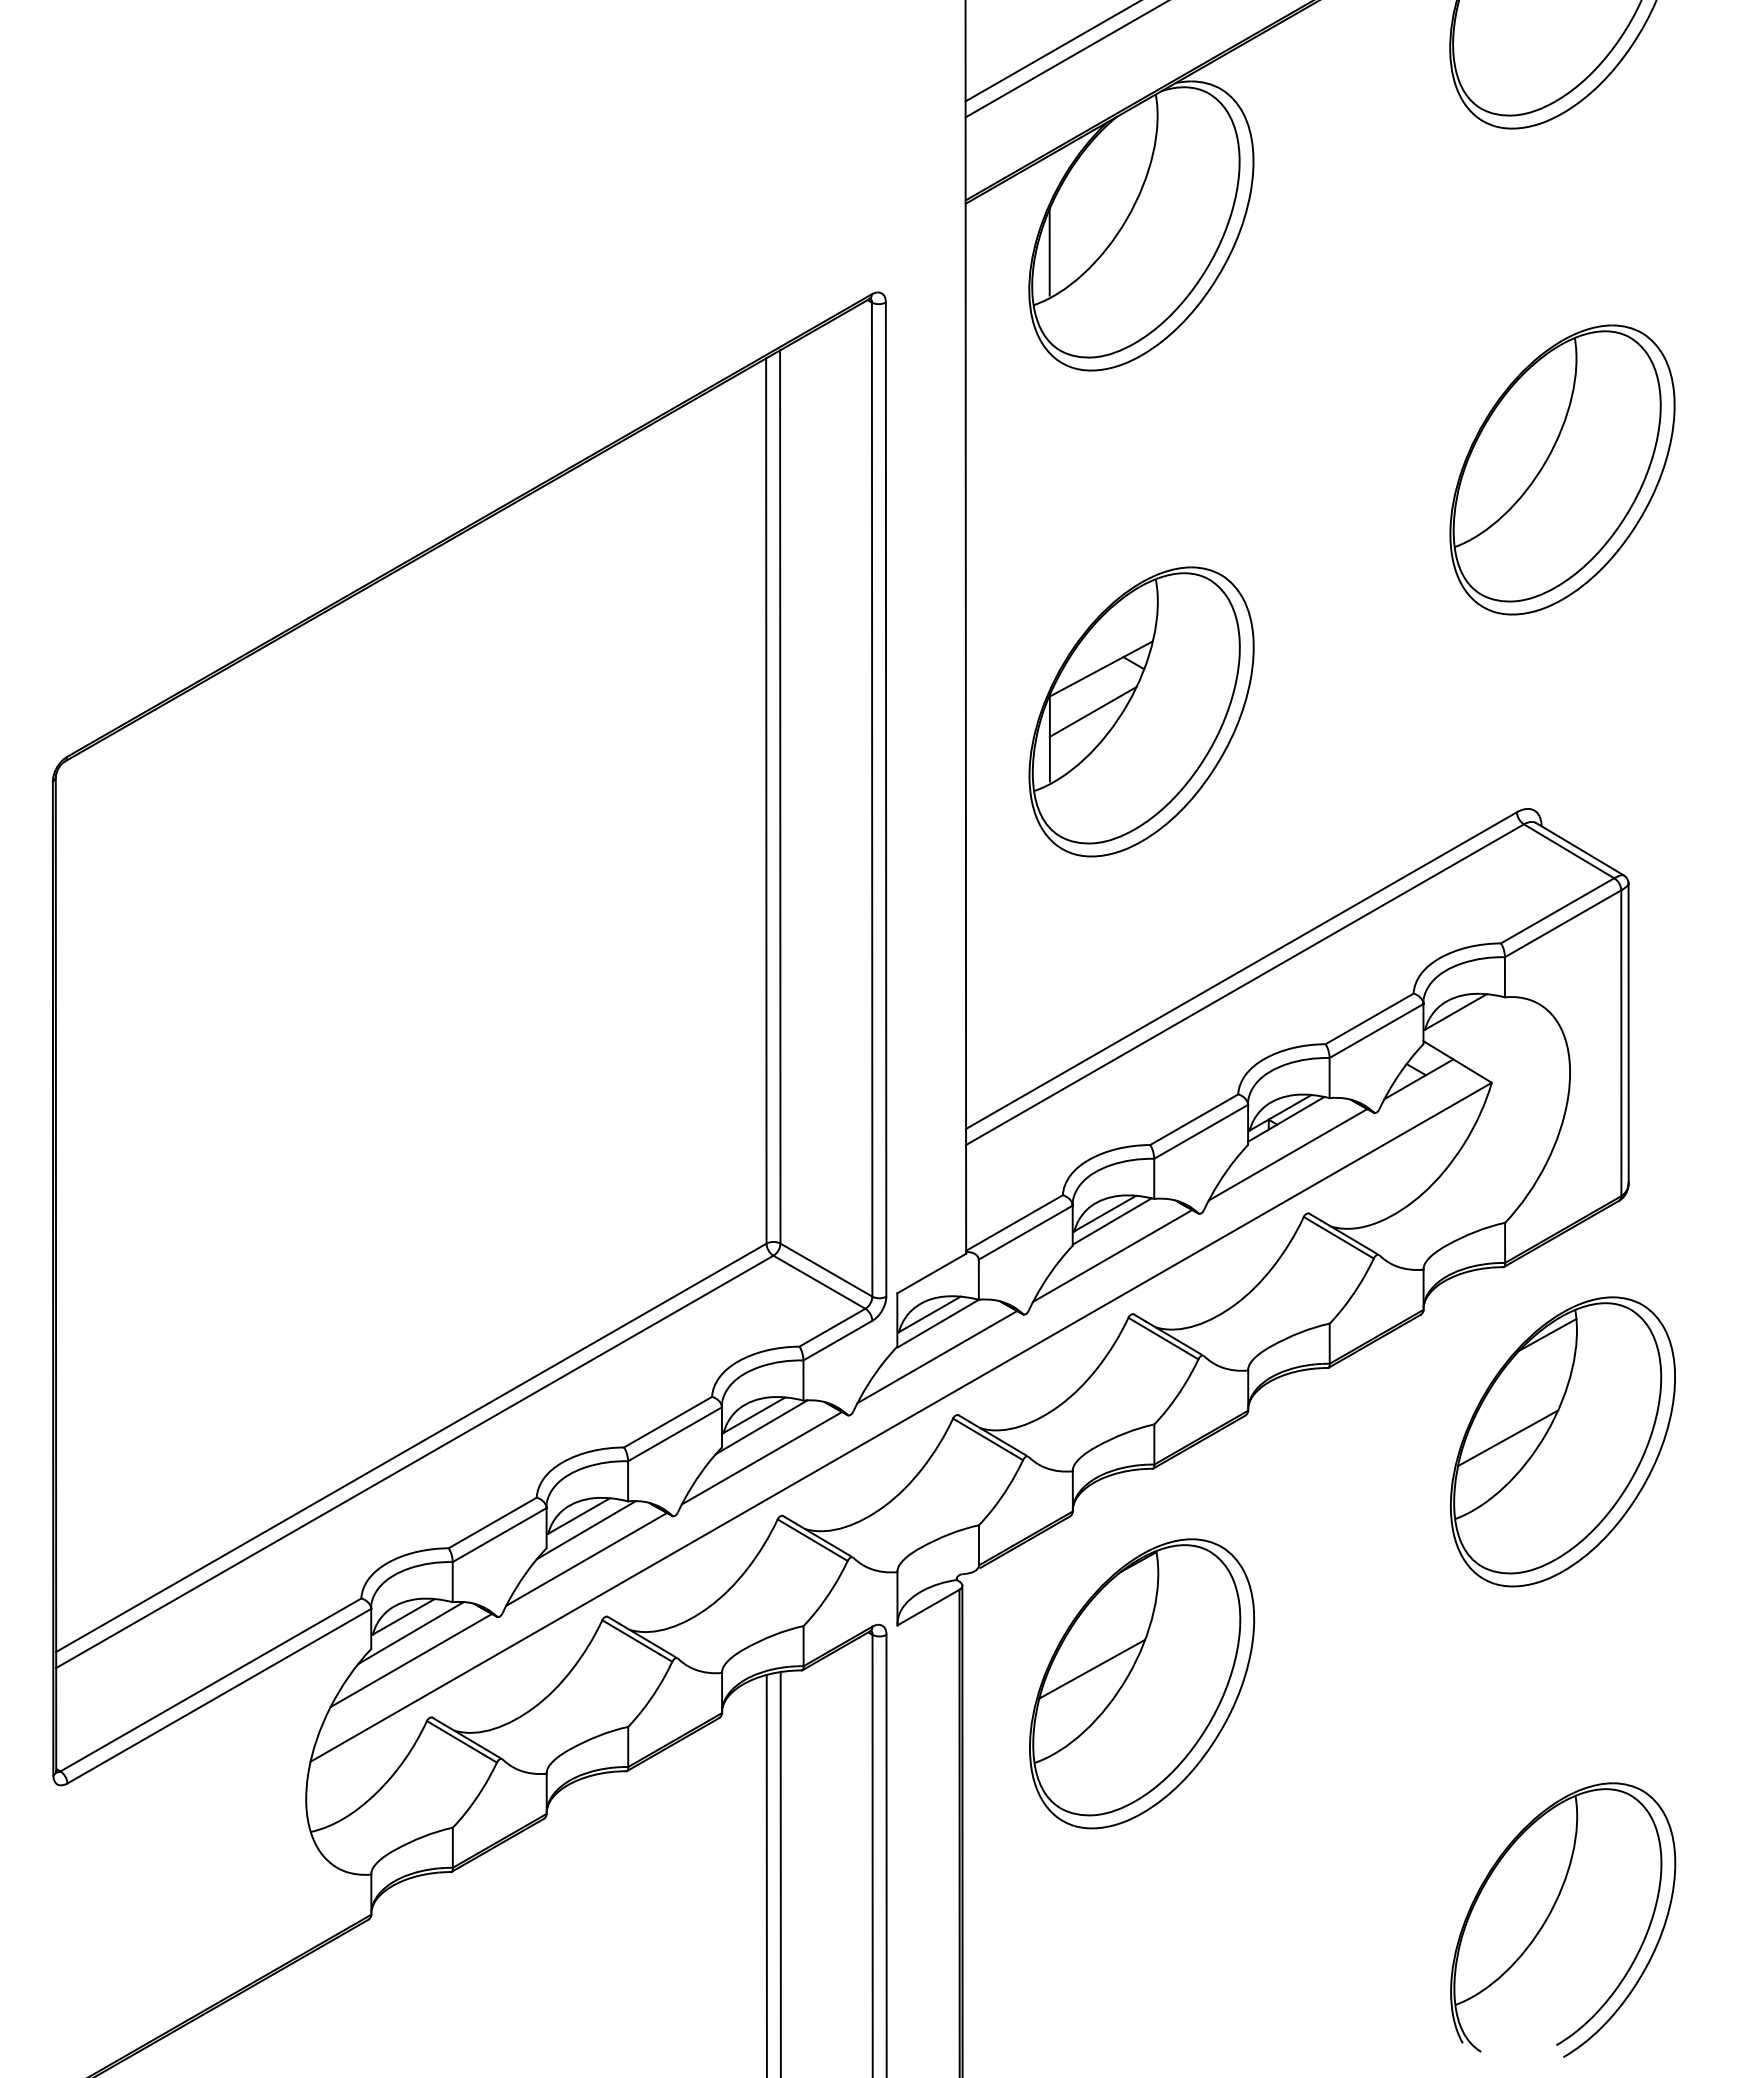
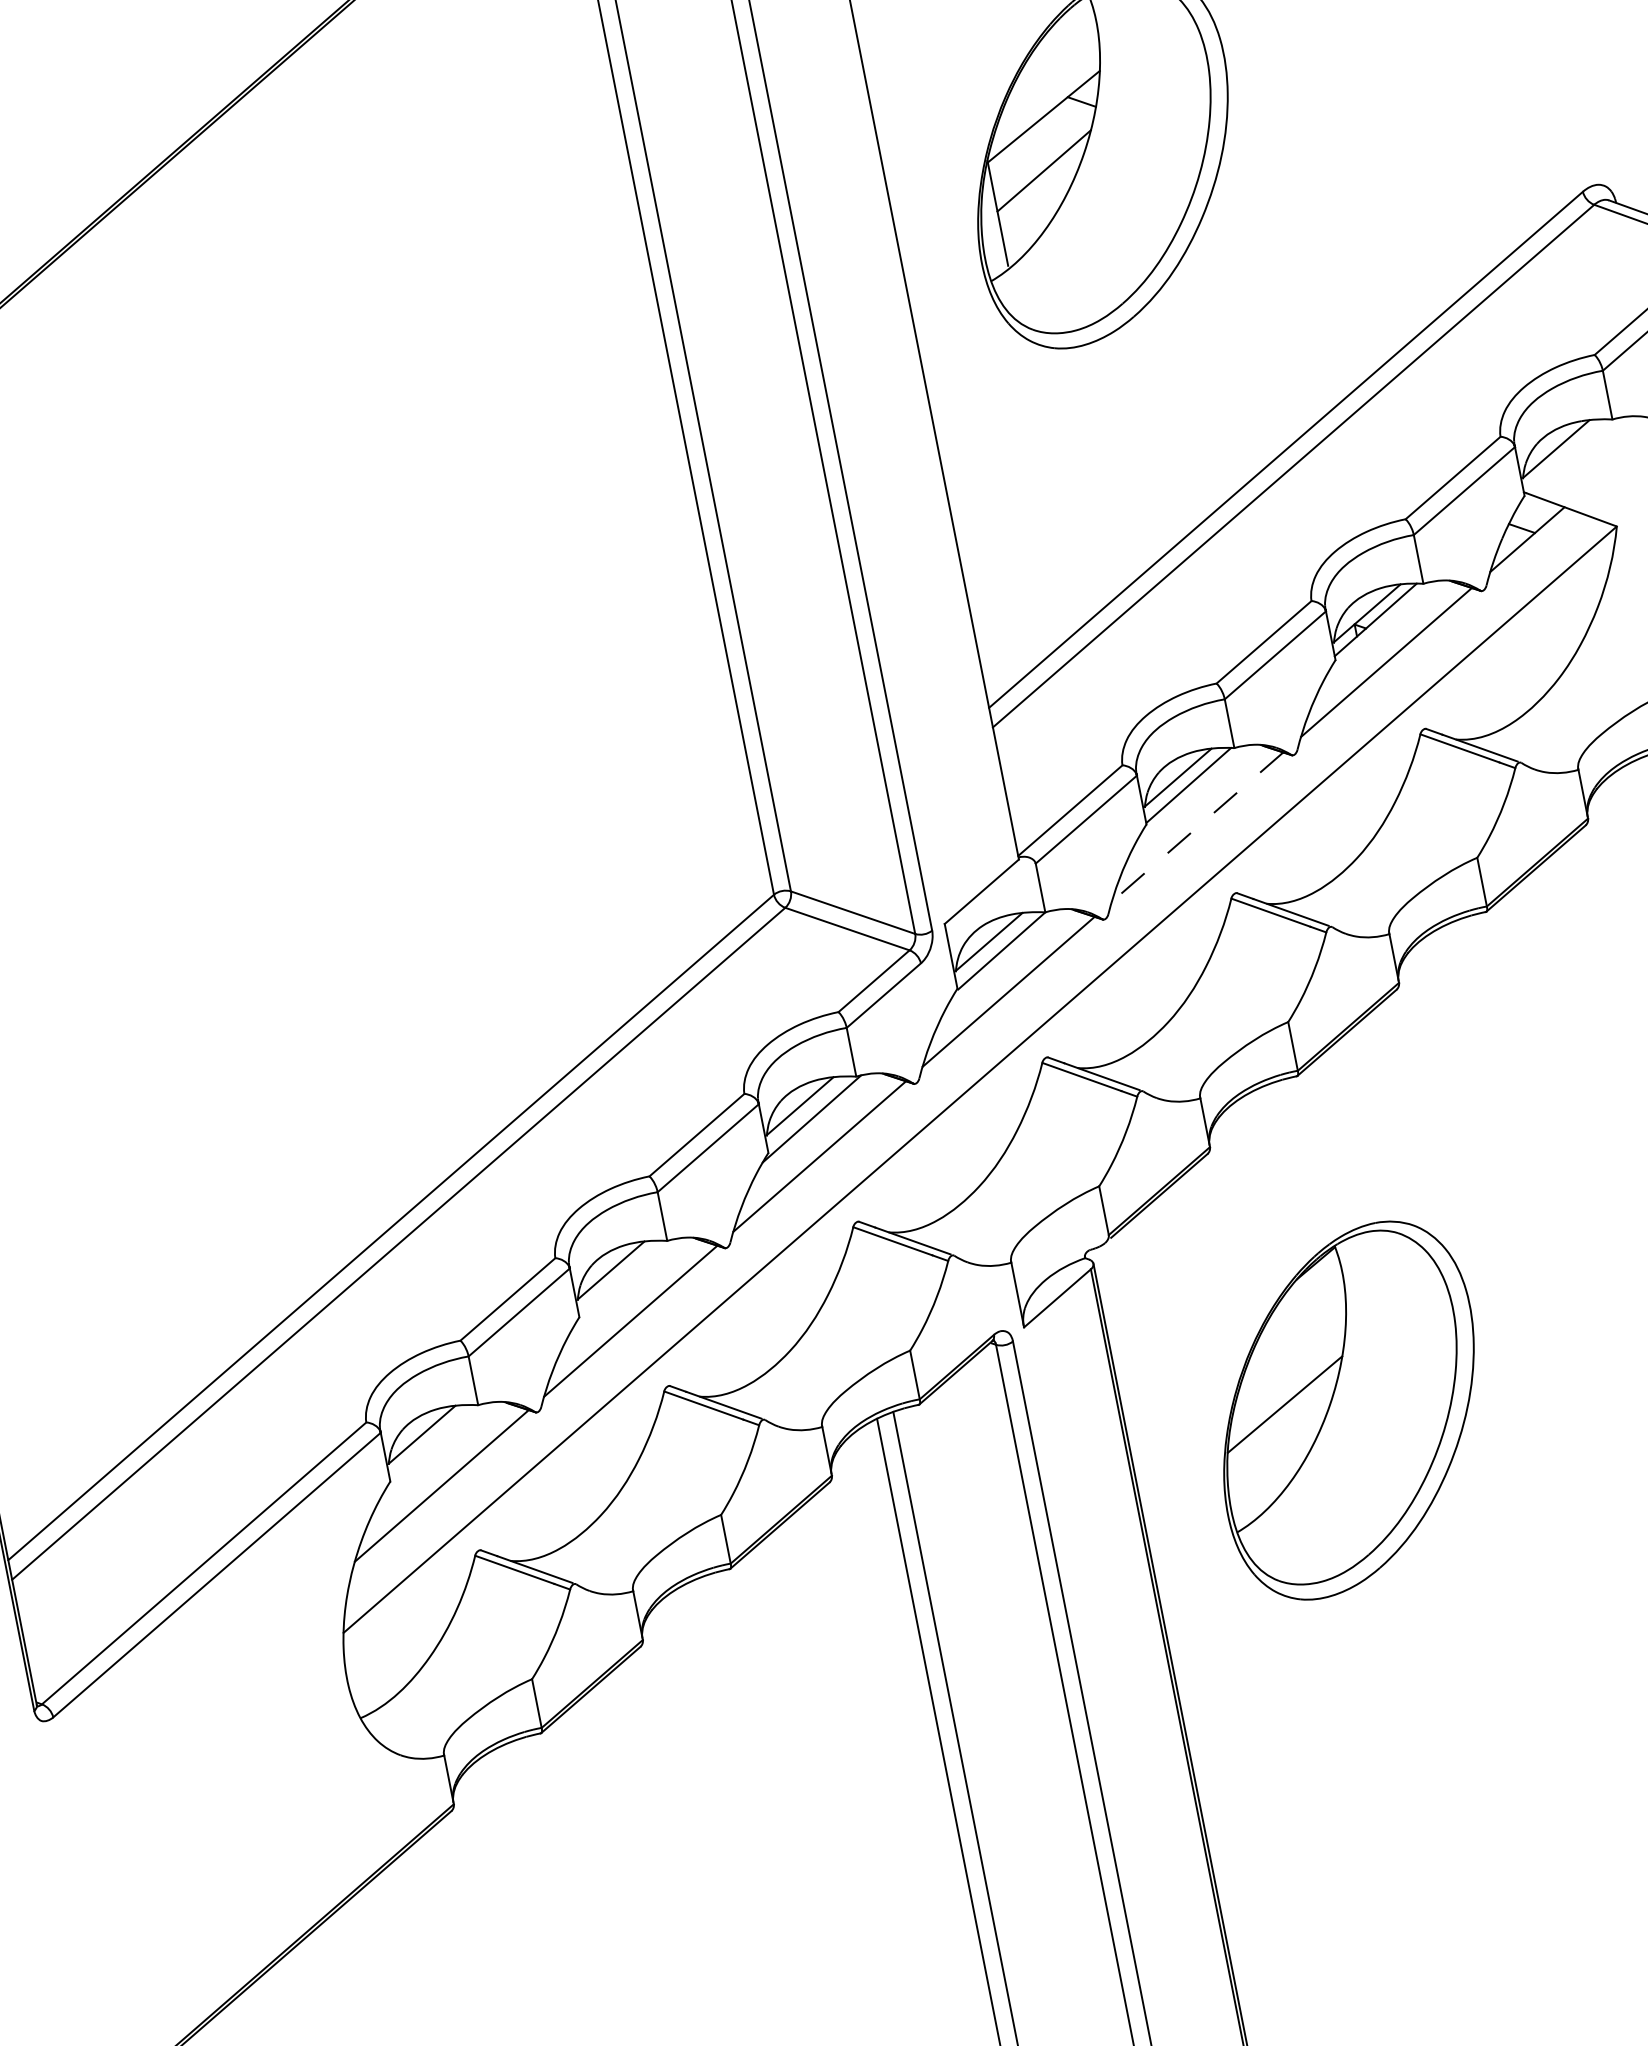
line: (1112, 1255) -> (1197, 826), solid -> dashed
line: (585, 1530) -> (622, 1286), removed
line: (410, 1632) -> (434, 1452), removed
part: (1142, 1683) -> (1349, 1410), moved

